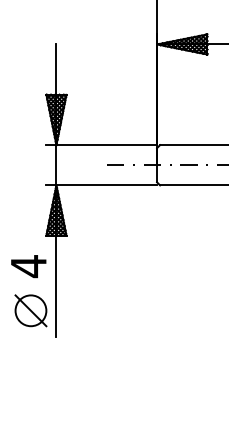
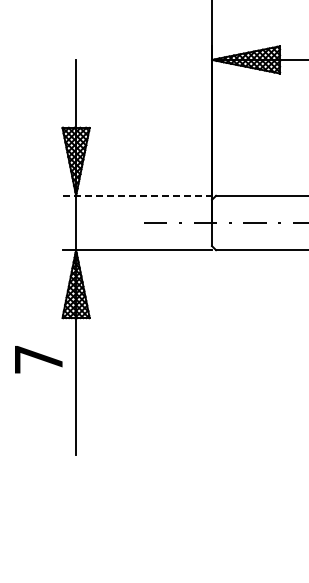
line: (101, 144) -> (137, 195), solid -> dashed
text: (28, 266) -> (38, 359), 4 -> 7
part: (30, 310) -> (41, 419), removed

